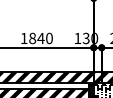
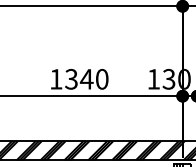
text: (32, 37) -> (71, 77), 1840 -> 1340

